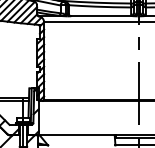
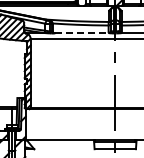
line: (103, 16) -> (83, 33), solid -> dashed

